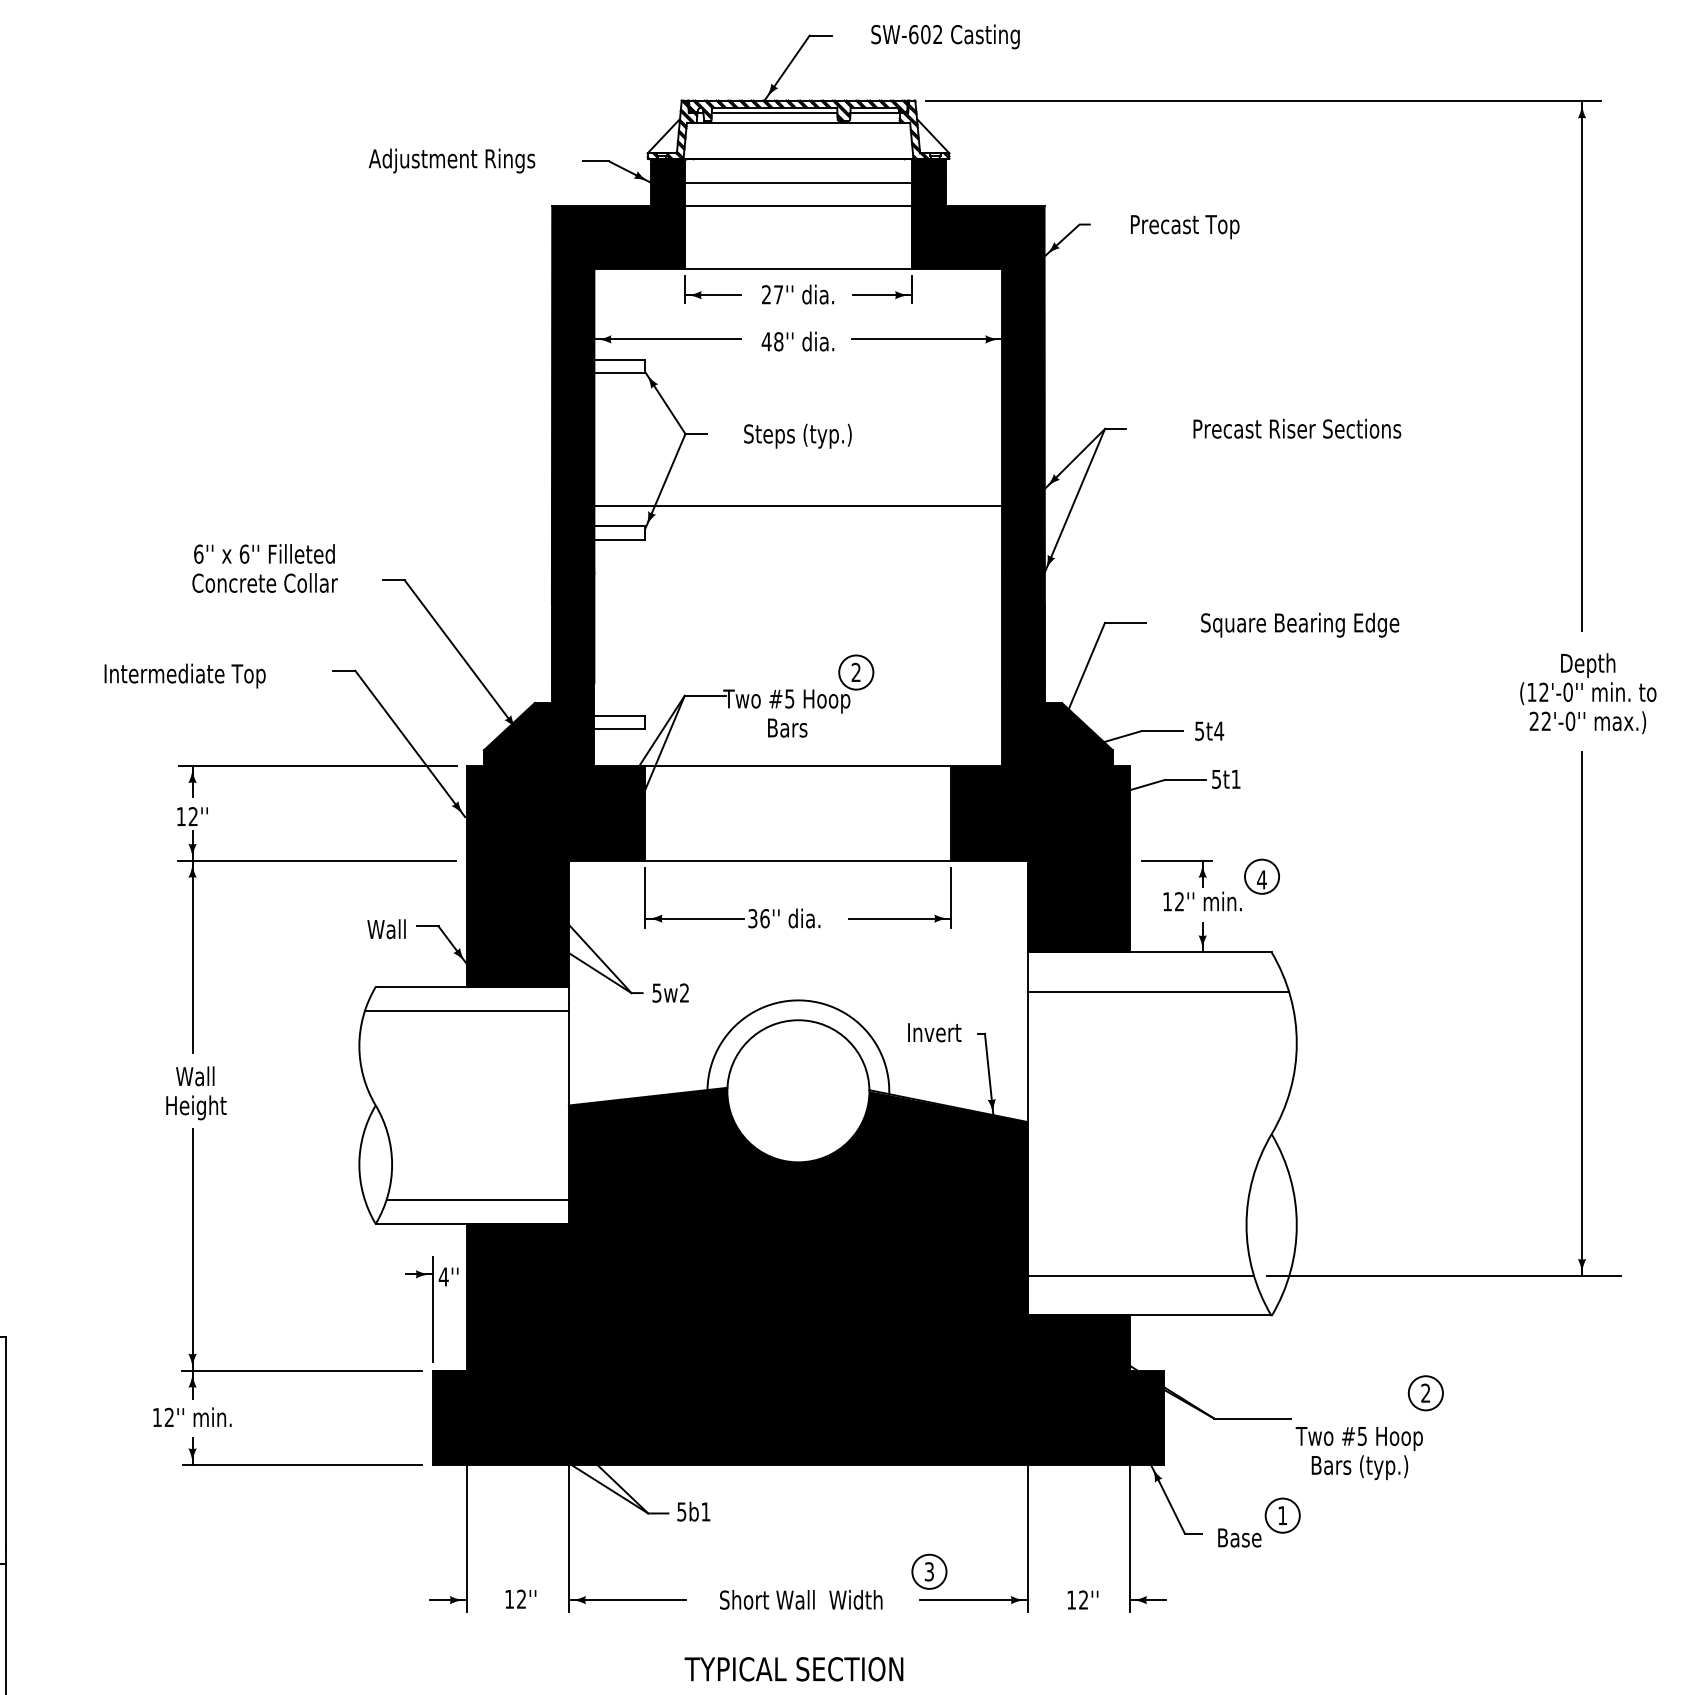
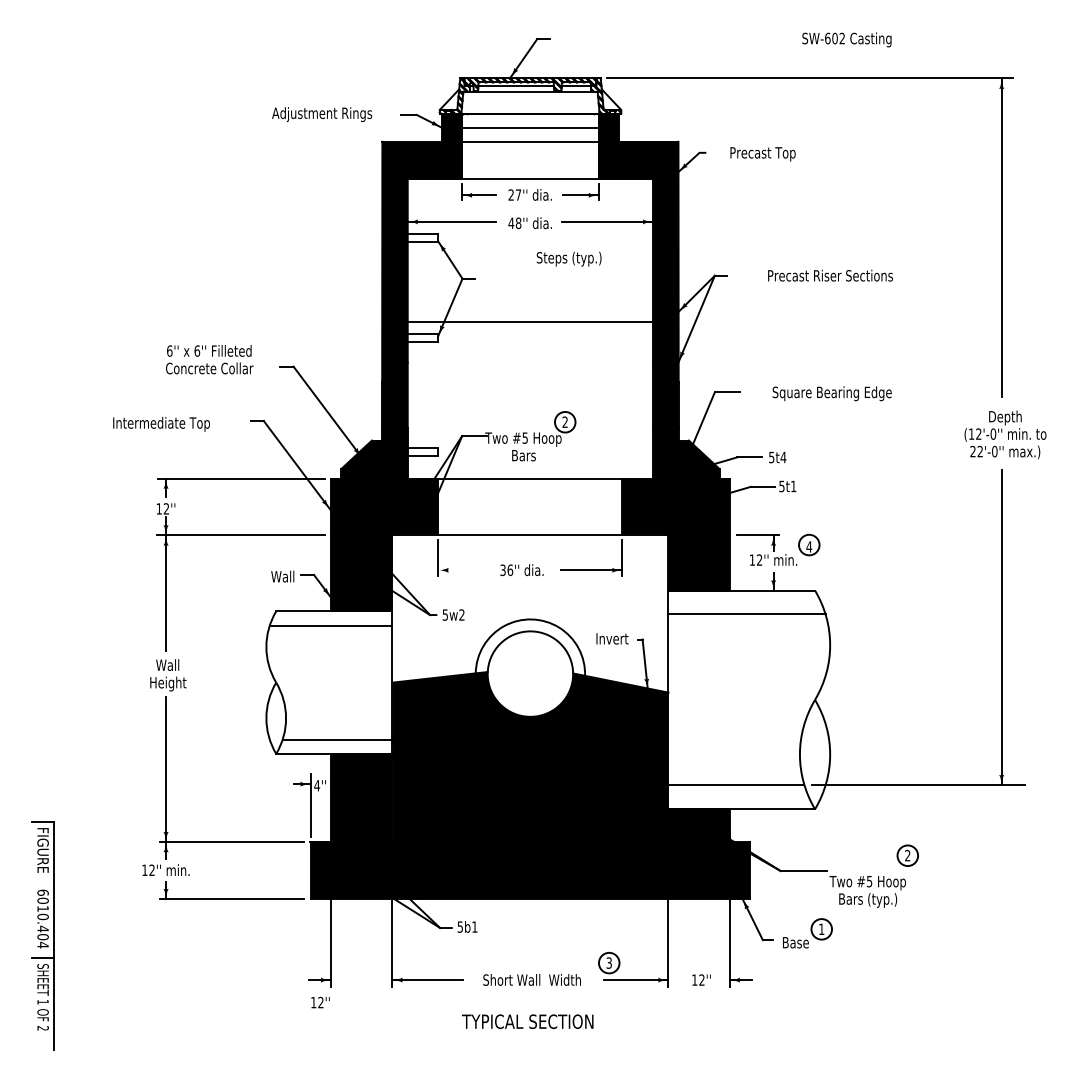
text: (944, 36) -> (846, 39), moved
text: (796, 435) -> (568, 258), moved
line: (693, 919) -> (467, 570), removed
text: (520, 1599) -> (320, 1002), moved

